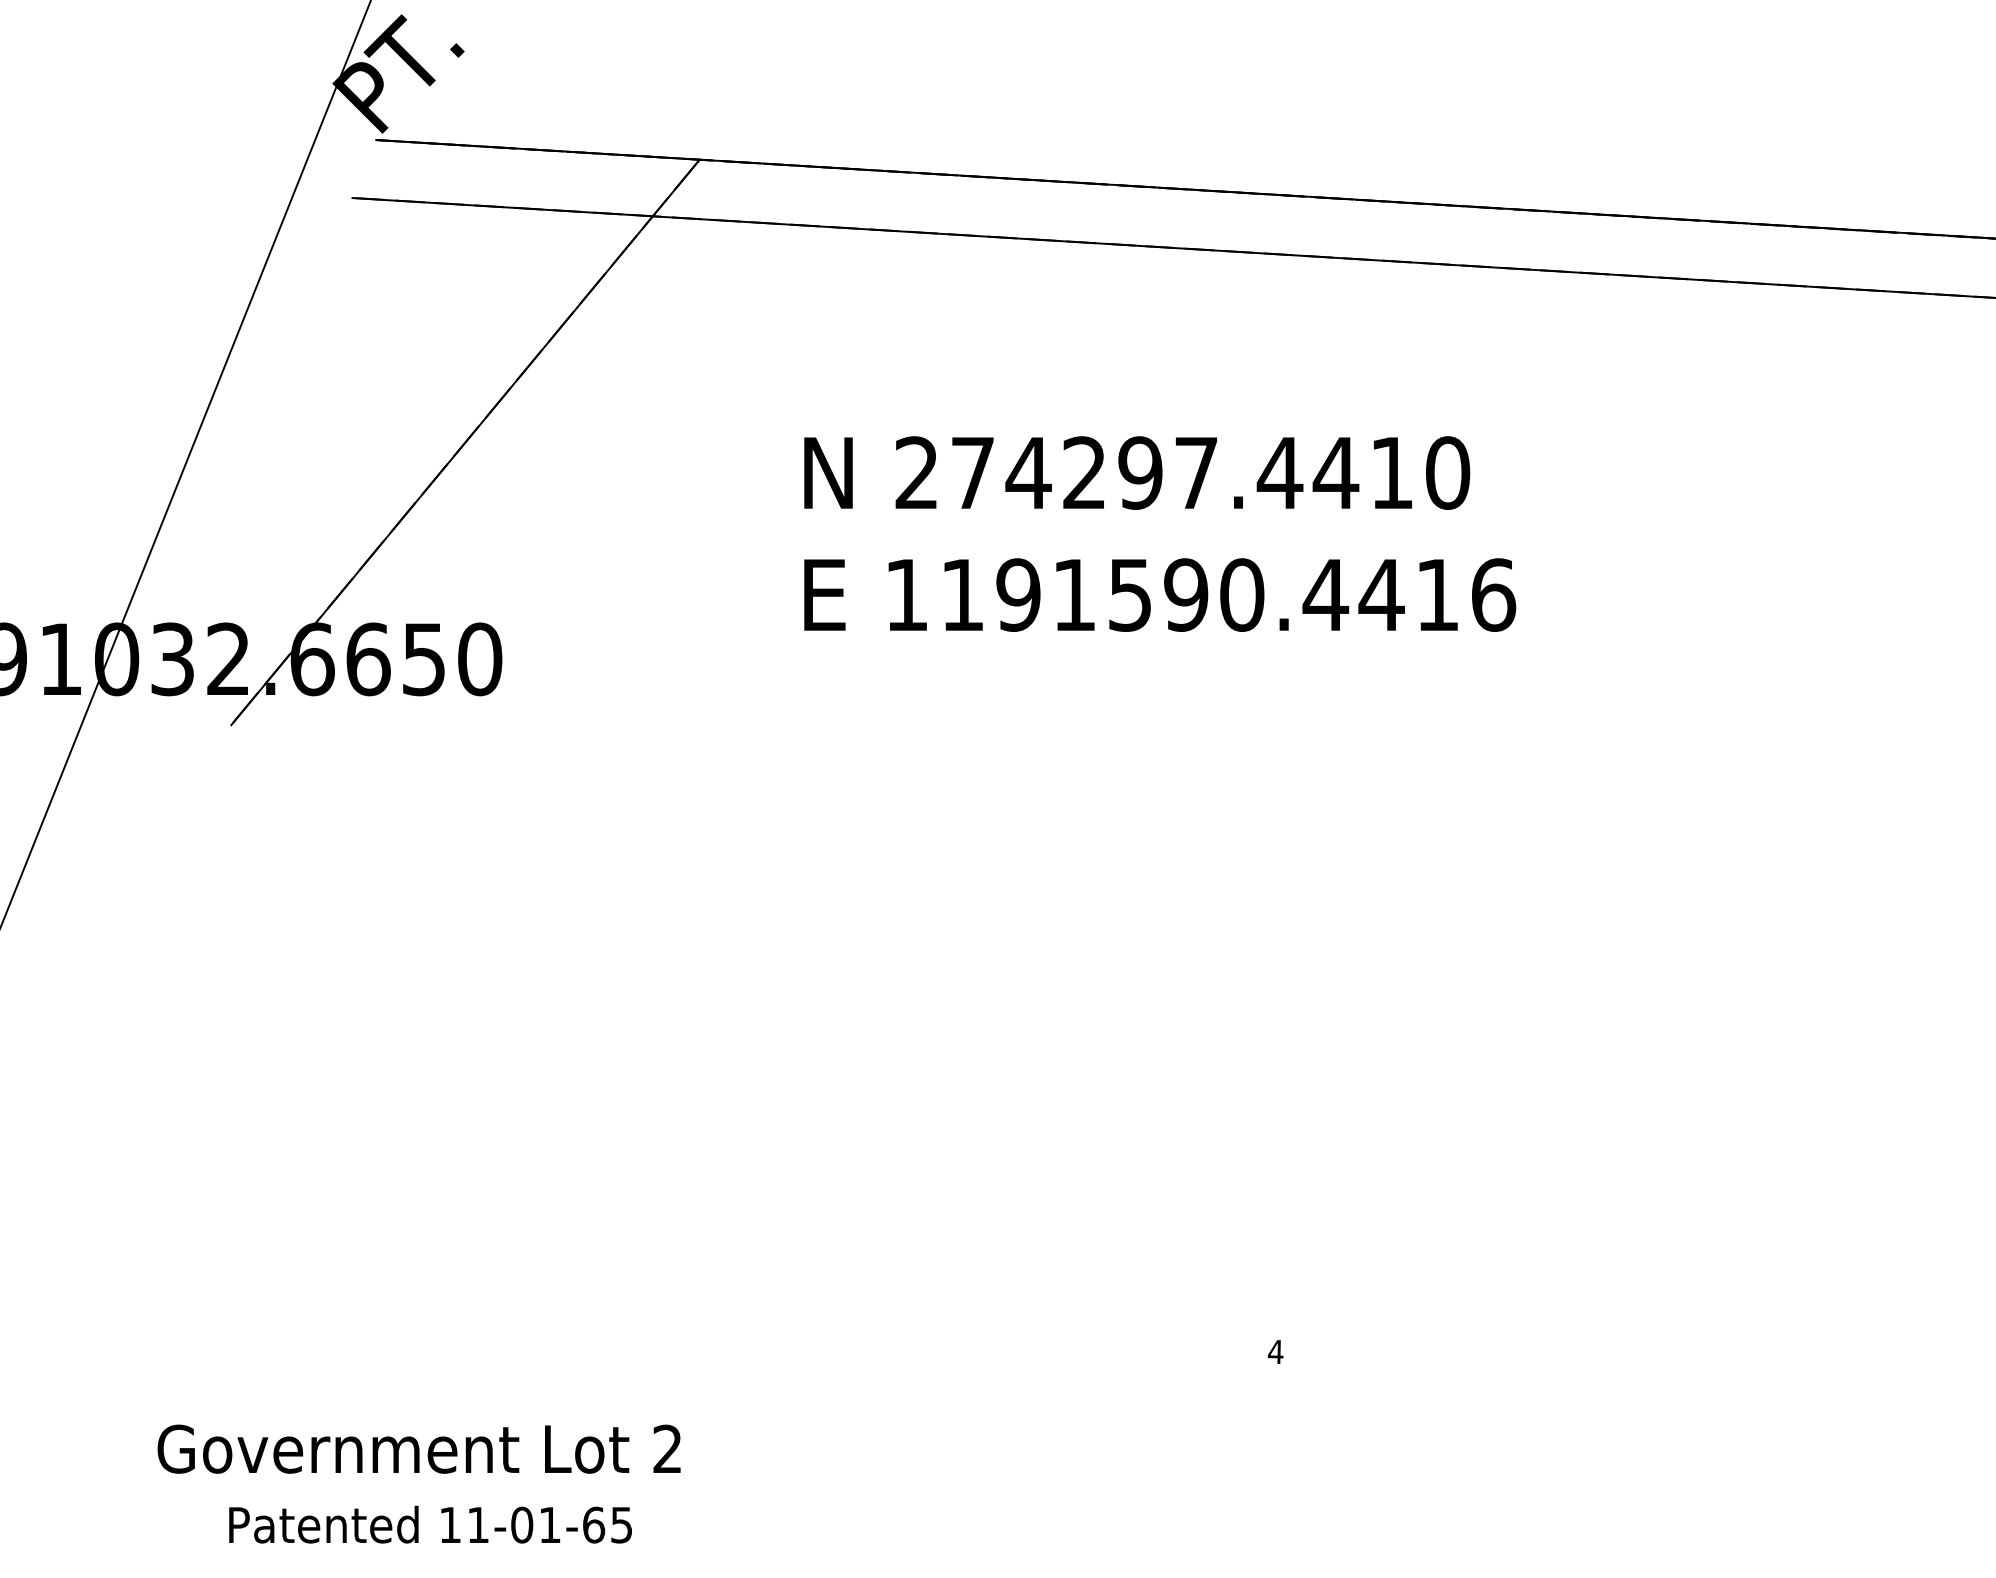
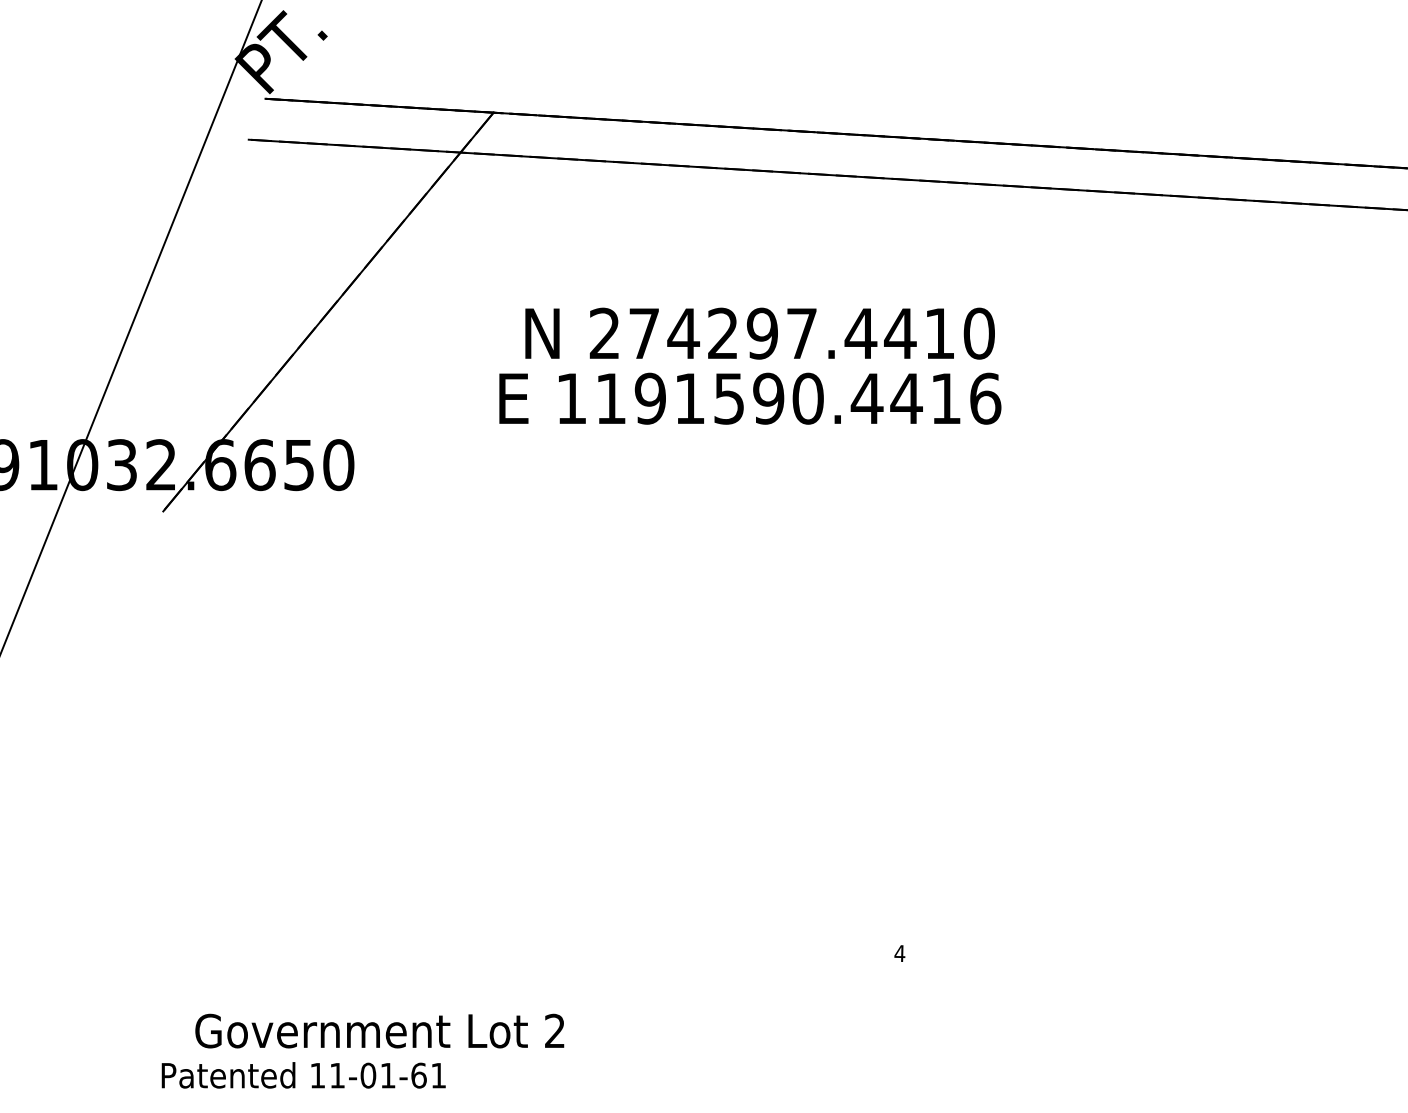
text: (1136, 472) -> (759, 333), moved
text: (1160, 594) -> (750, 398), moved
text: (418, 1448) -> (379, 1030), moved
text: (621, 1524) -> (438, 1075), 11-01-65 -> 11-01-61

